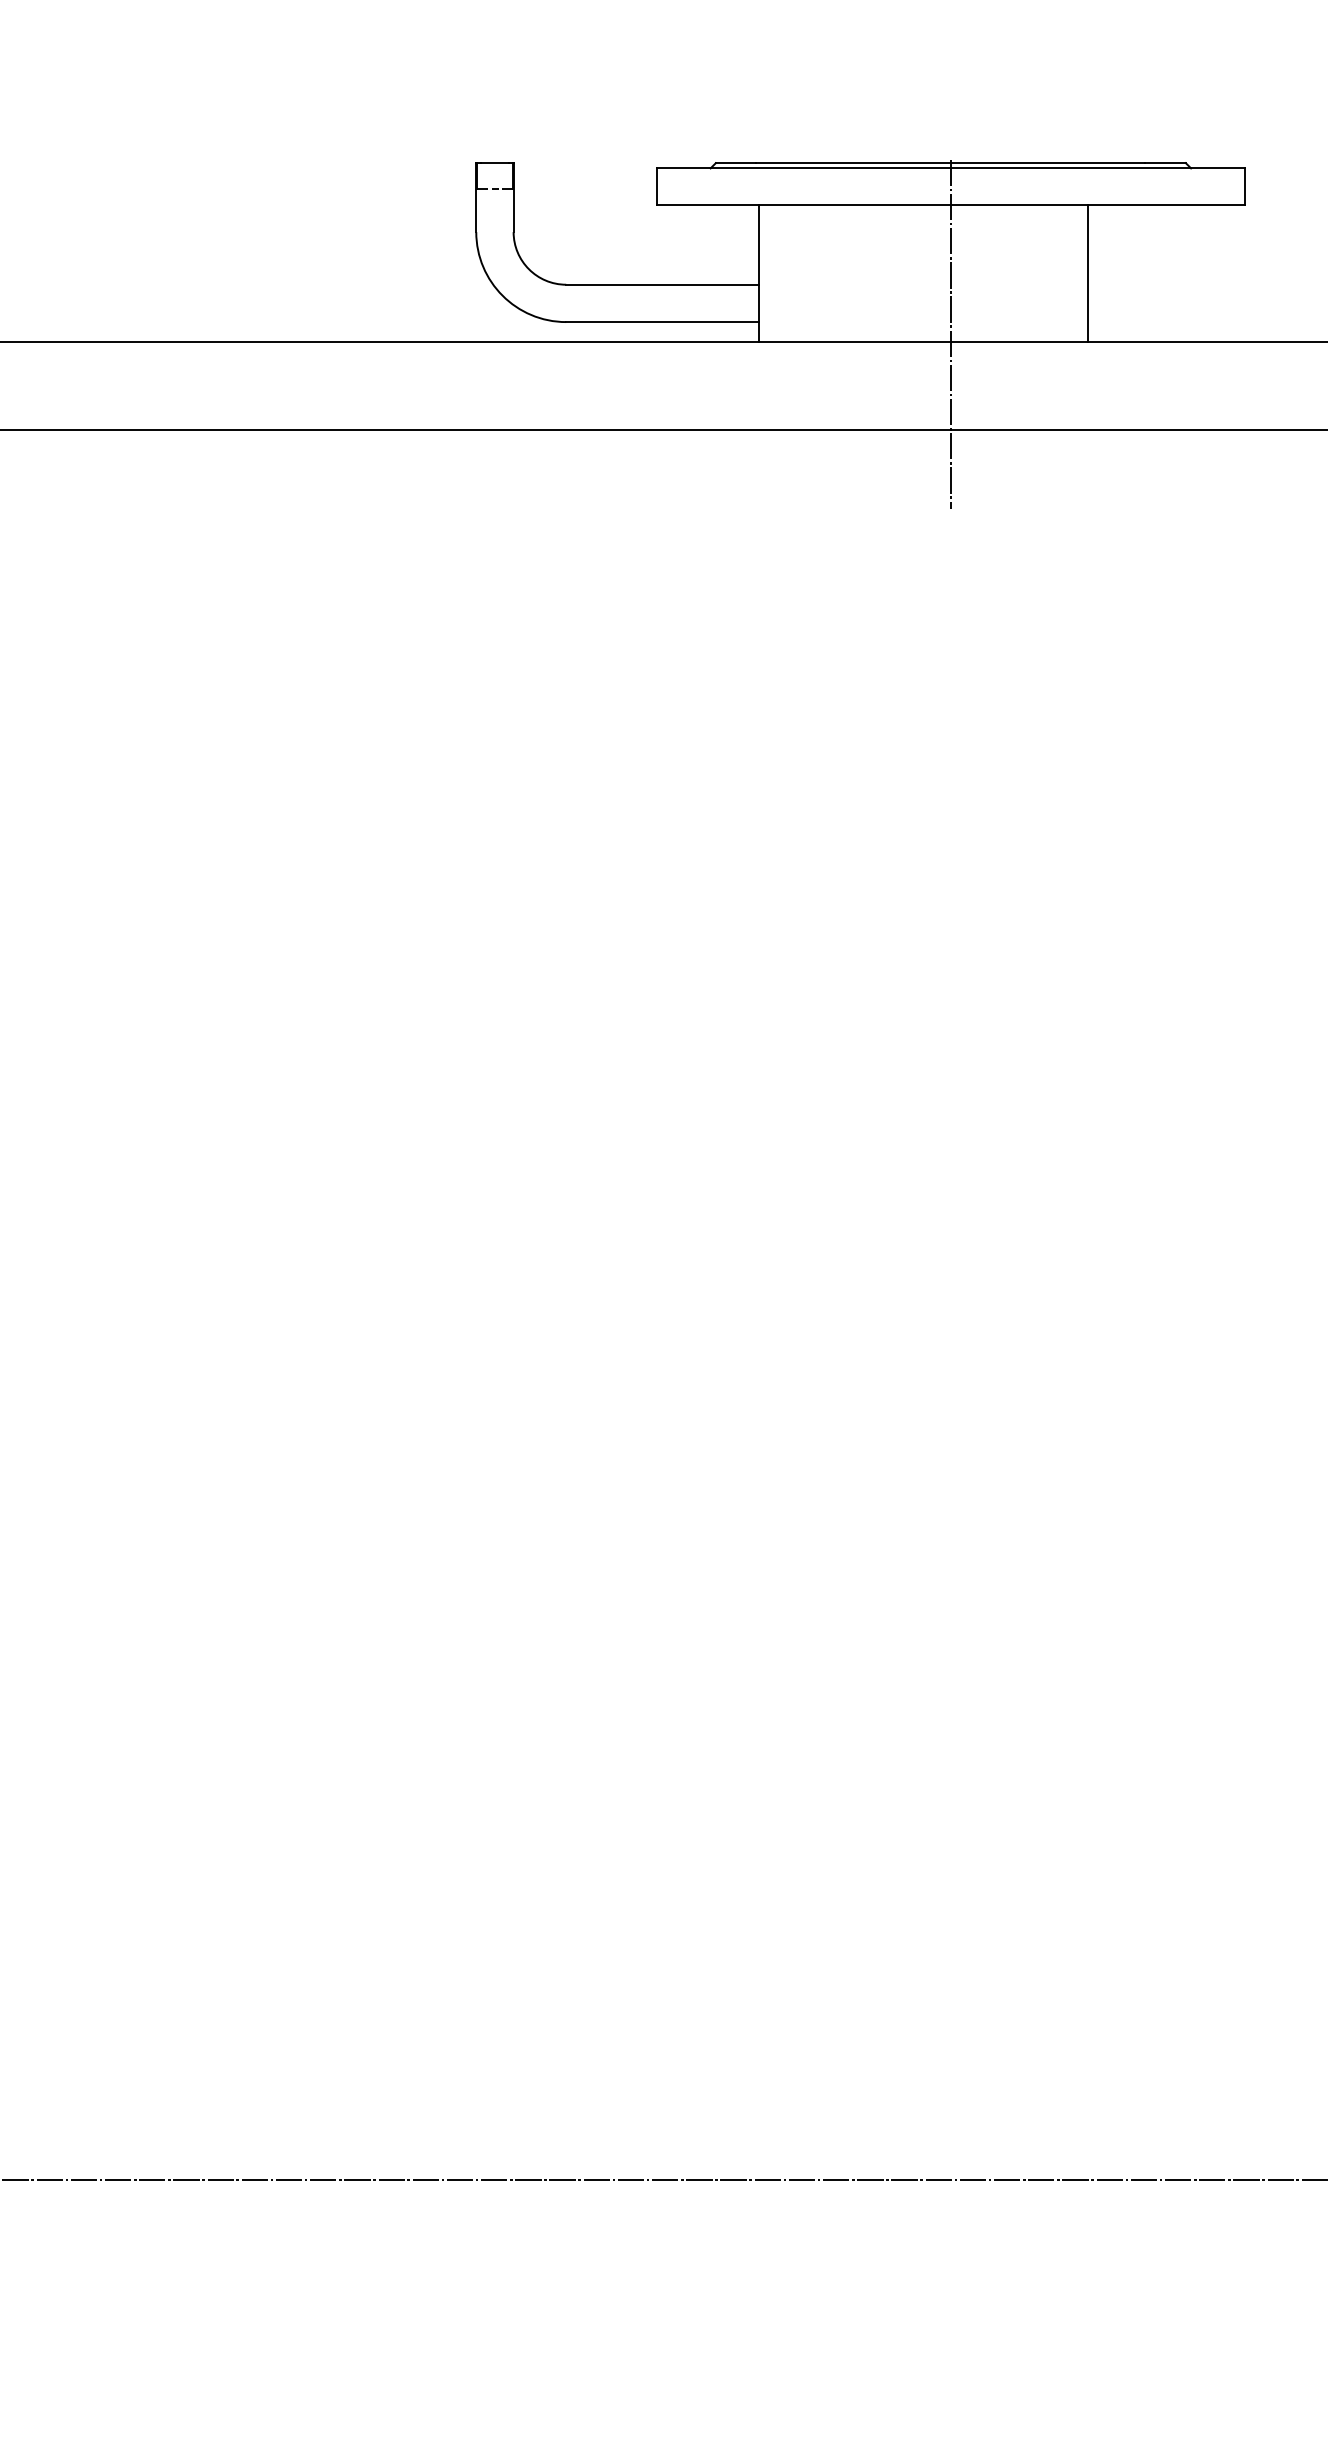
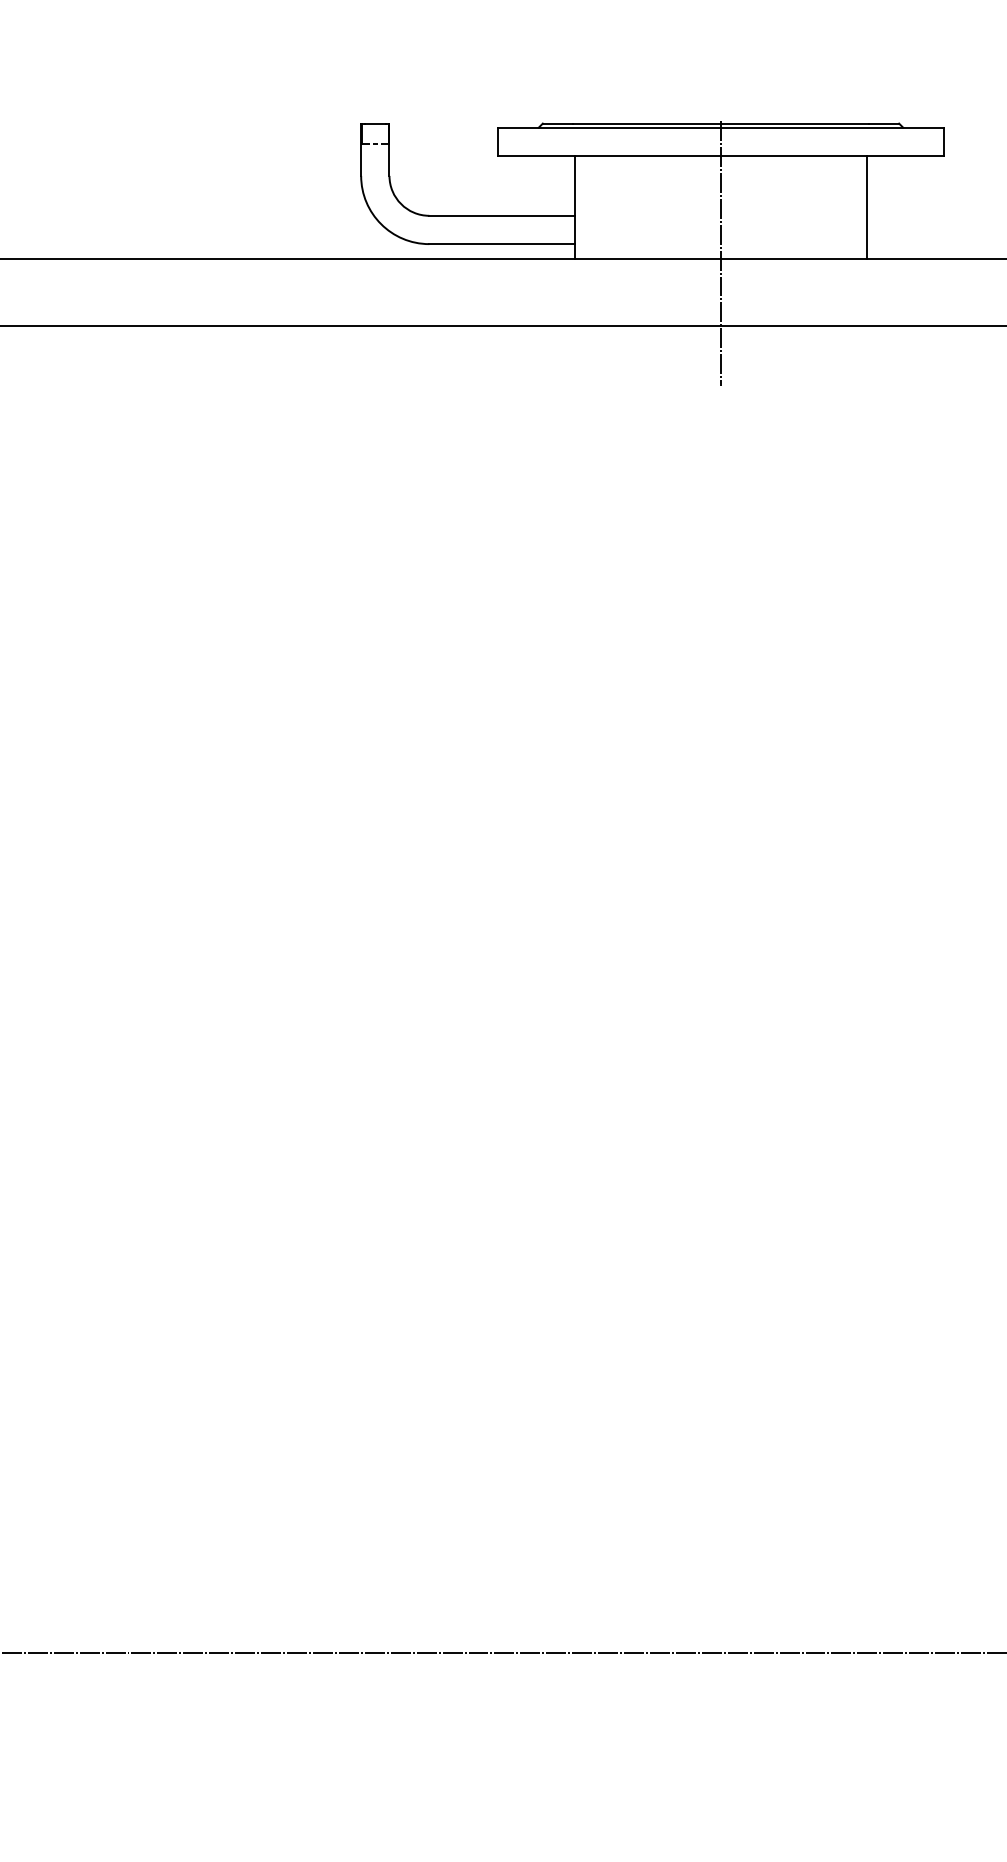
line: (1087, 273) -> (866, 207), moved

